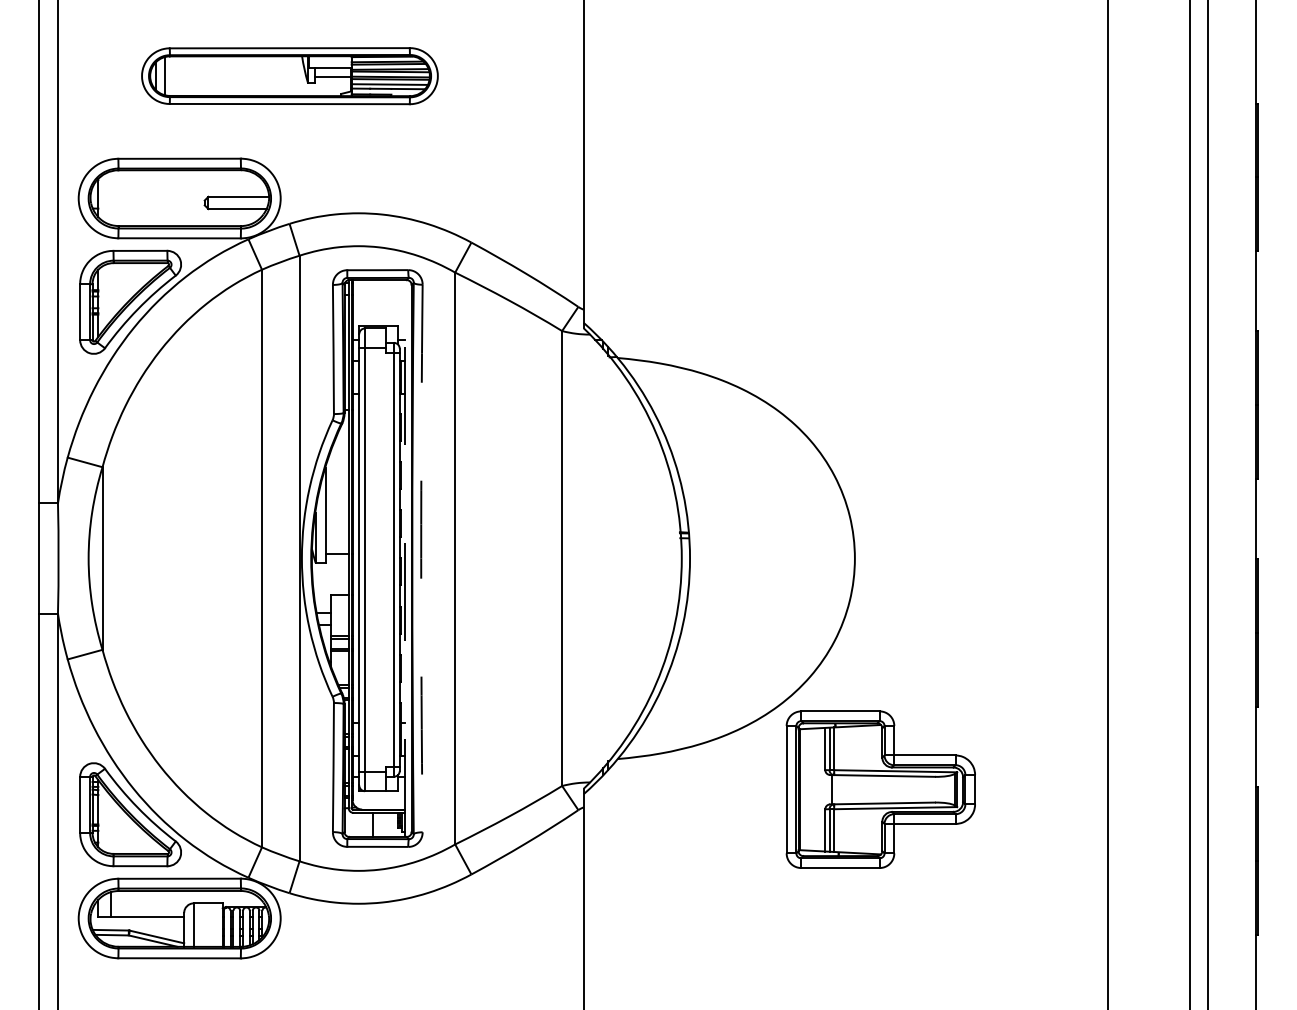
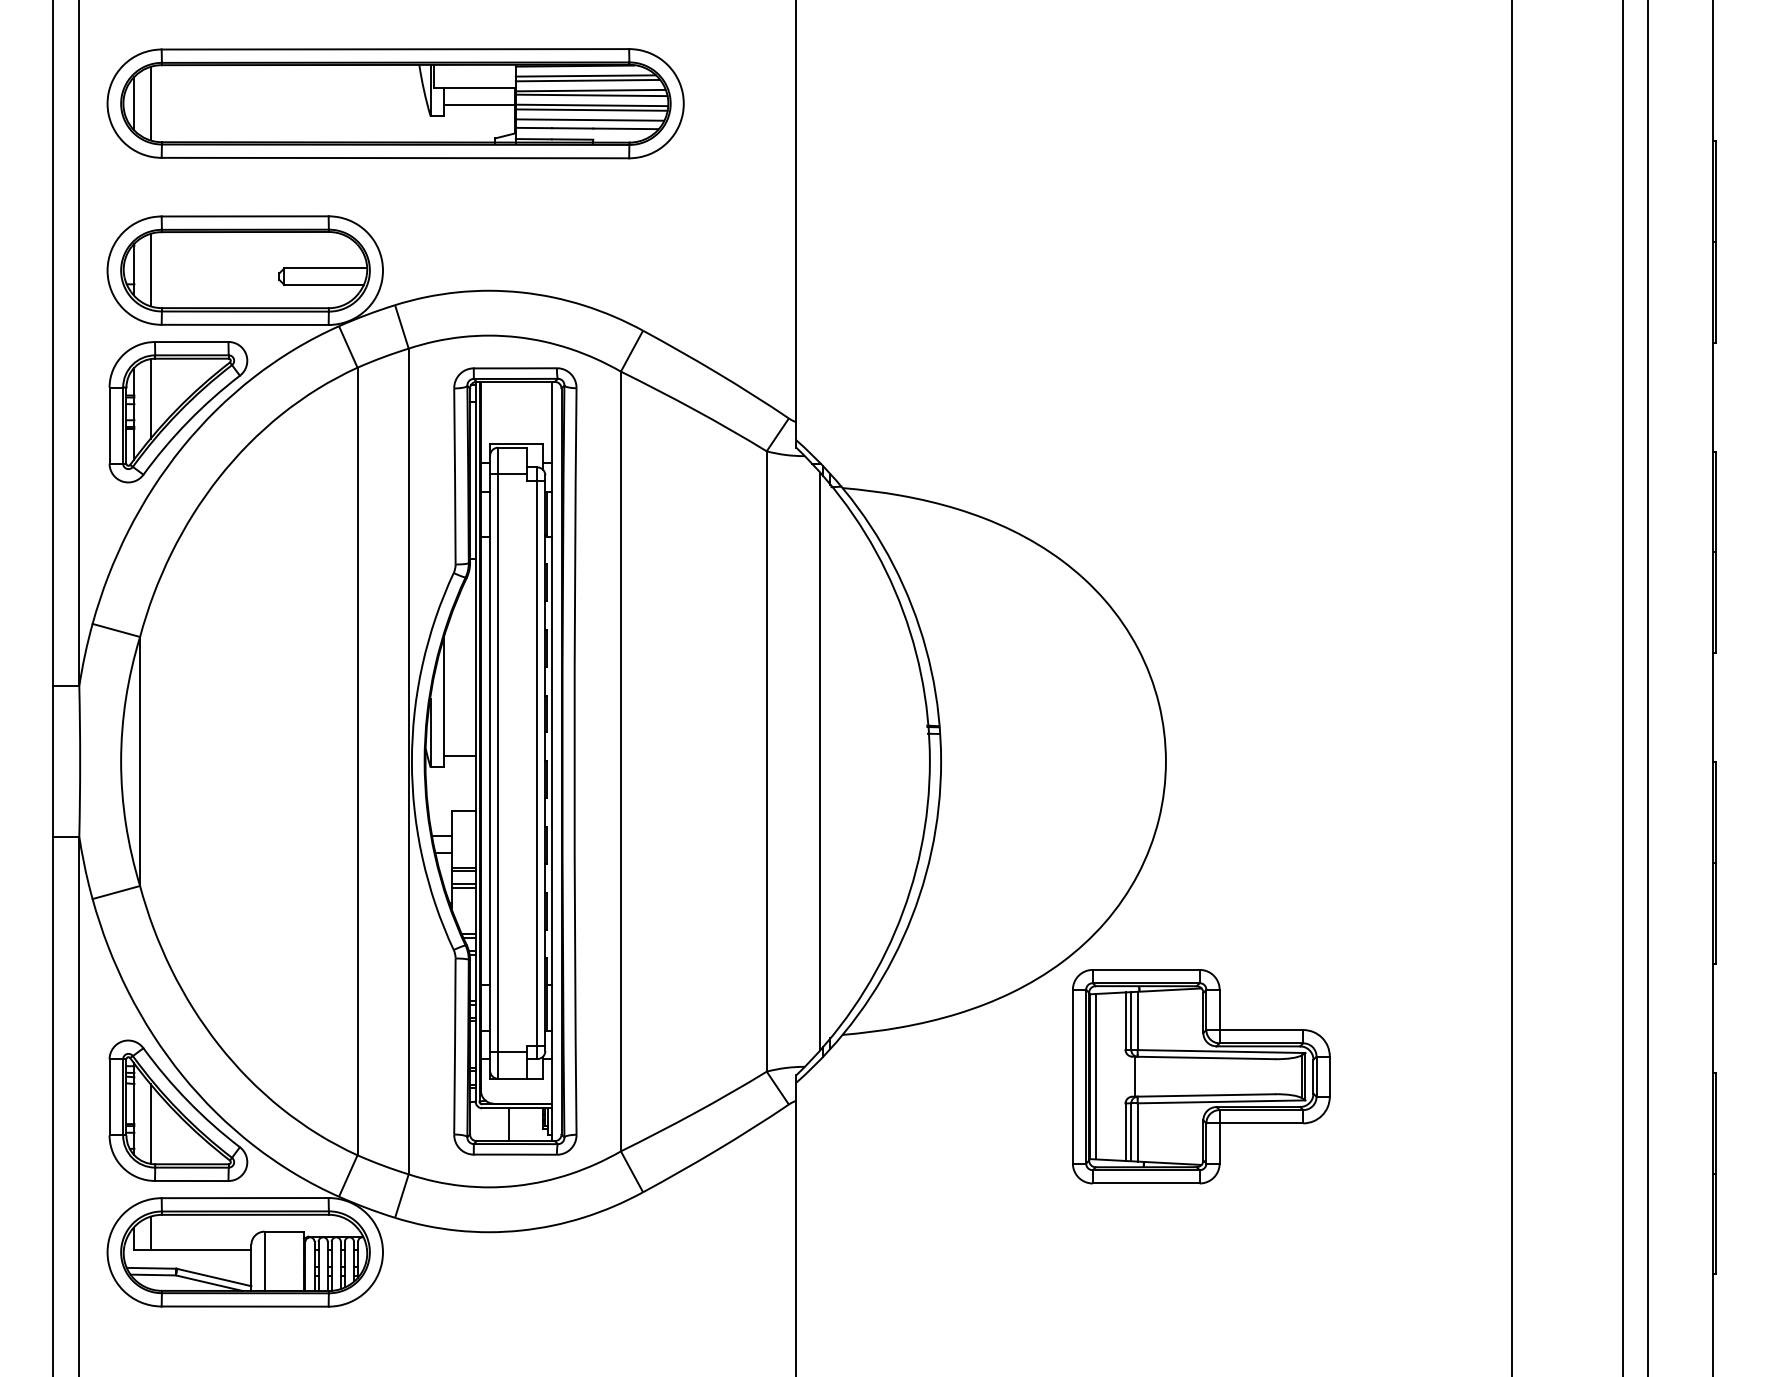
part: (289, 75) -> (395, 103), size x1.43
line: (110, 197) -> (151, 269), added
line: (110, 292) -> (151, 398), added
line: (404, 558) -> (551, 761), dashed -> solid
arc: (421, 558) -> (574, 761), dashed -> solid
line: (601, 558) -> (820, 761), added
line: (803, 789) -> (1095, 1076), added
line: (110, 824) -> (151, 1123), added

